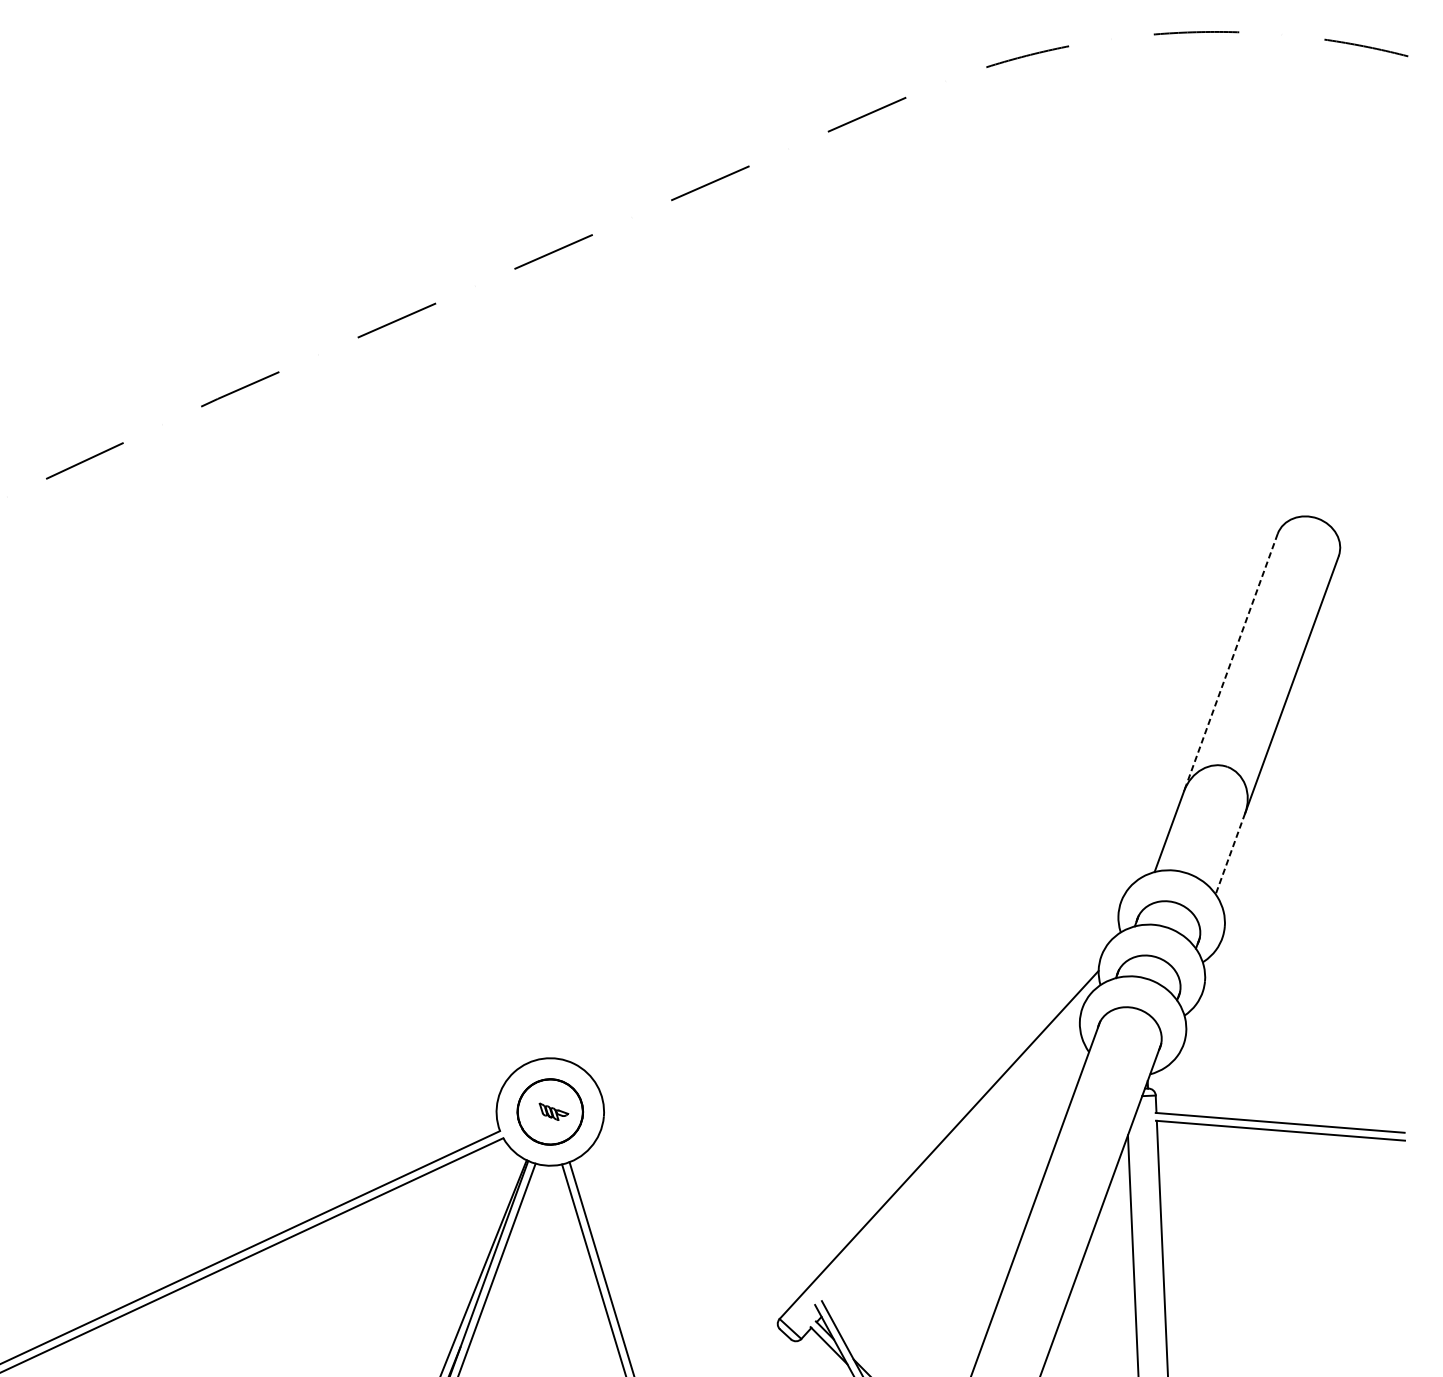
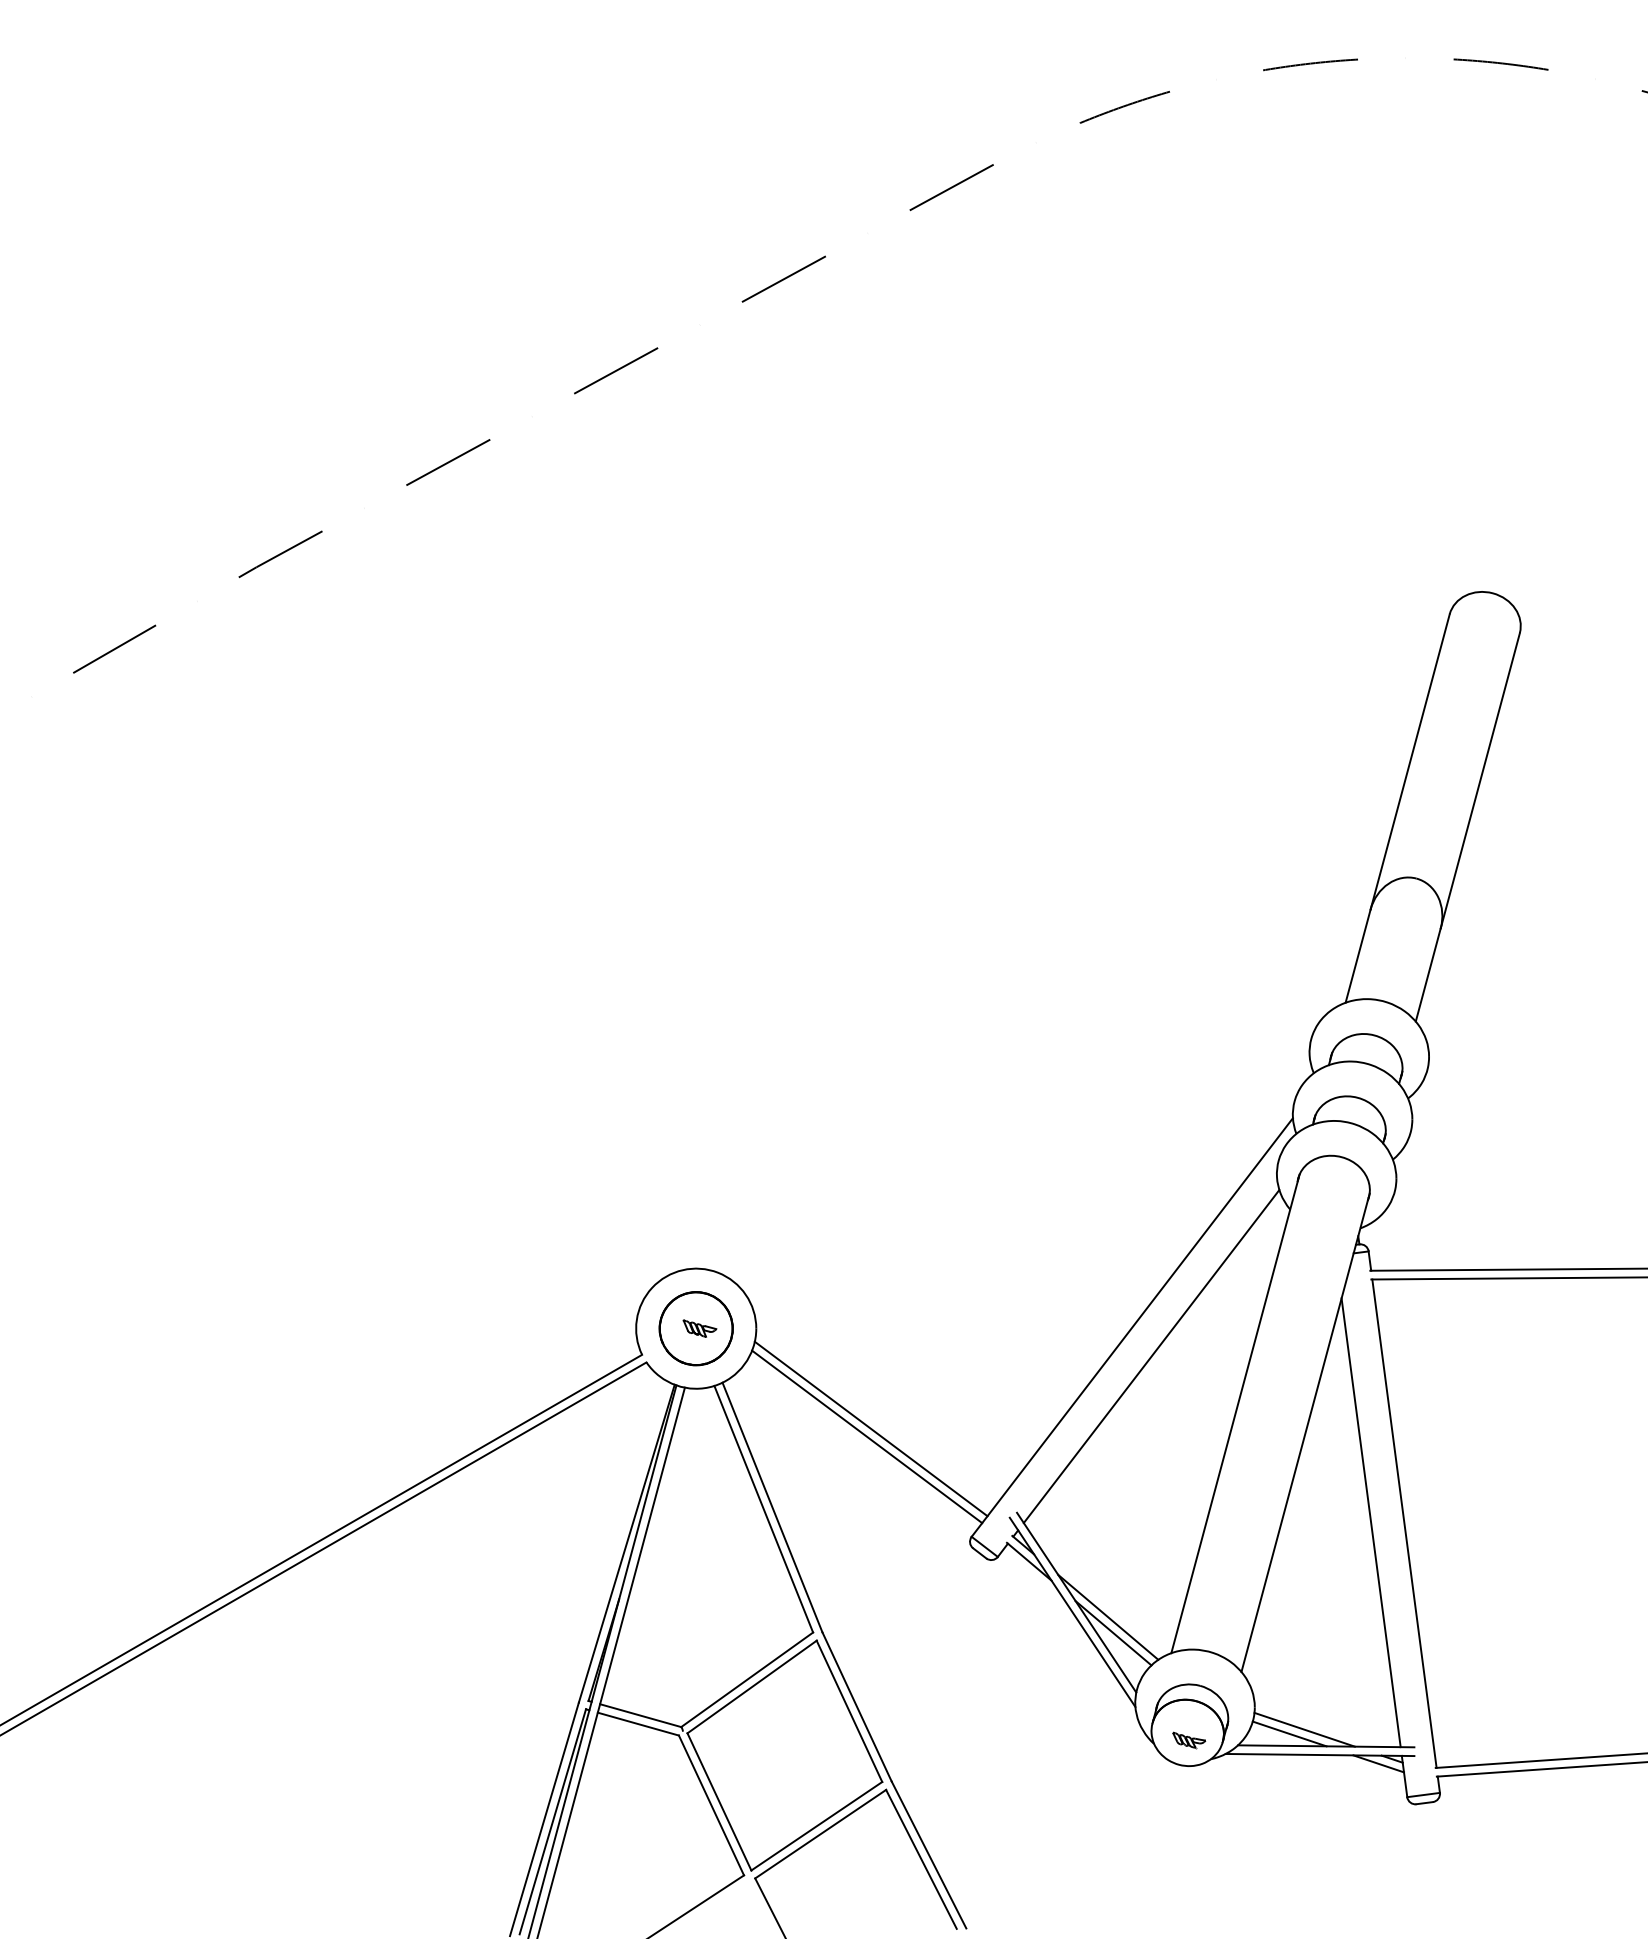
line: (1231, 662) -> (1410, 762), dashed -> solid
line: (1230, 854) -> (1428, 975), dashed -> solid
line: (953, 1172) -> (1151, 1356), added
line: (697, 1214) -> (870, 1428), added
line: (694, 1221) -> (867, 1436), added

